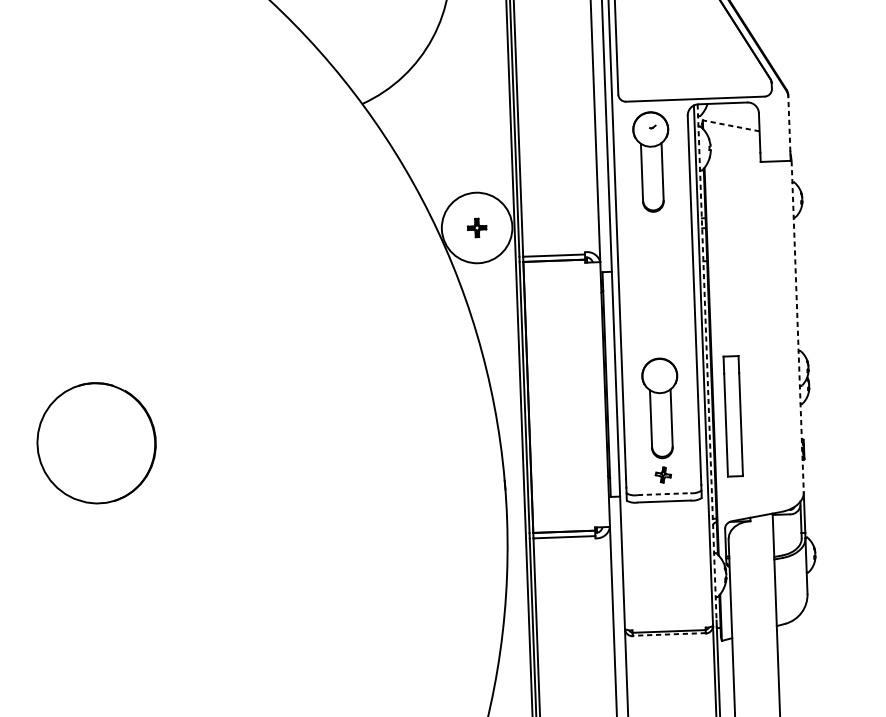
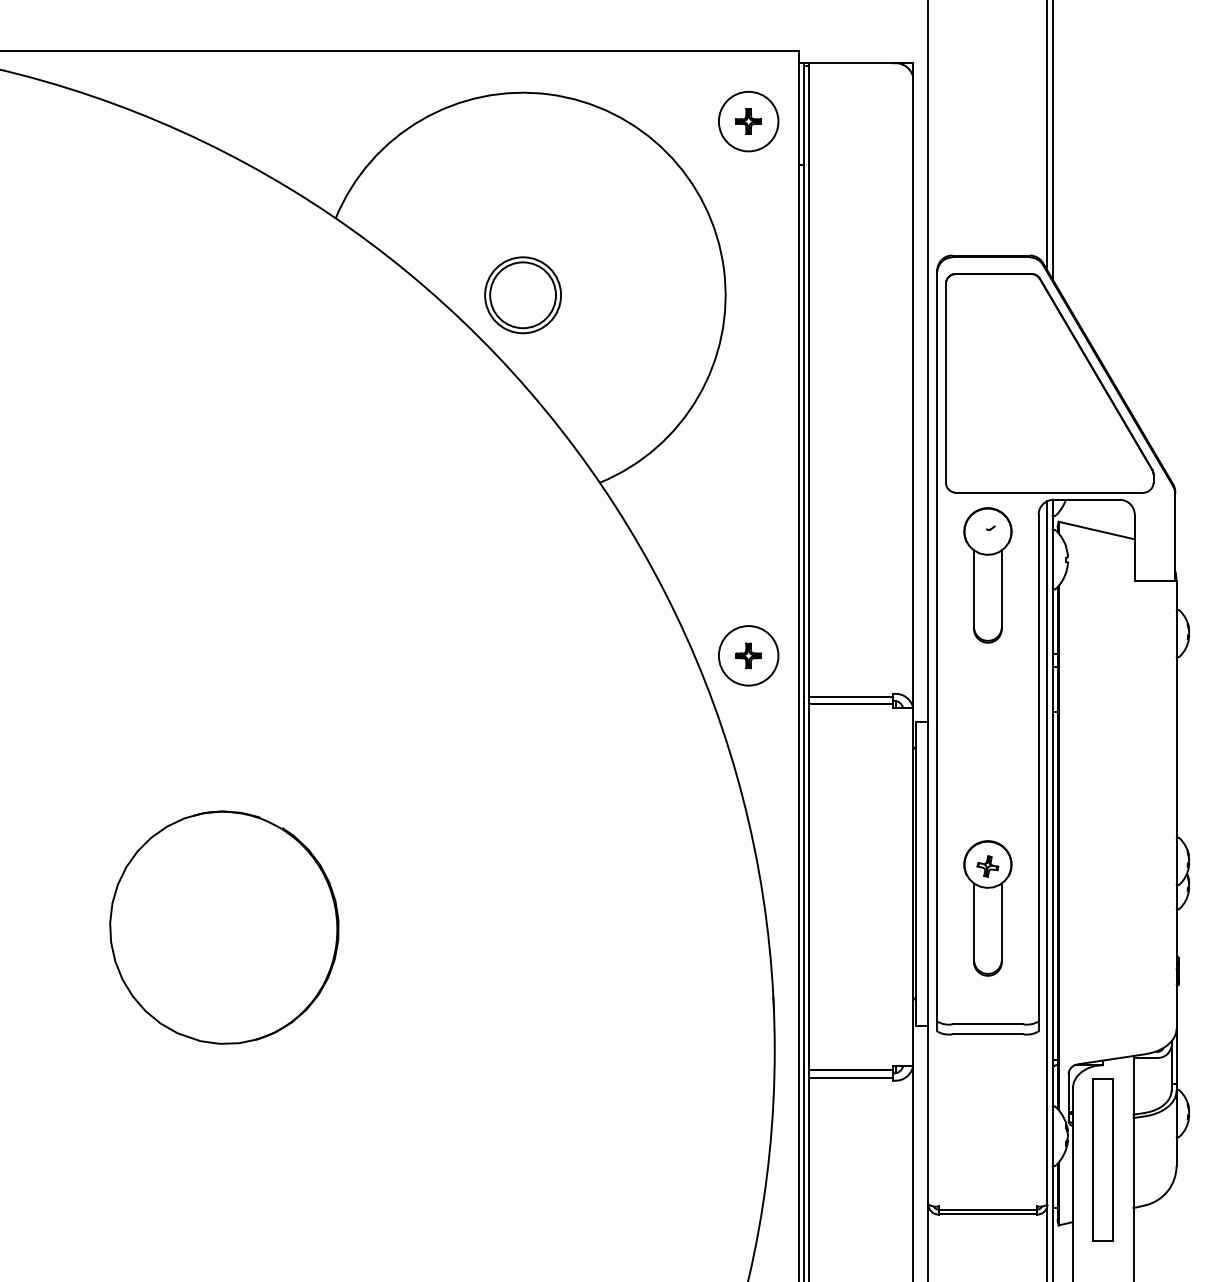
line: (789, 123) -> (1175, 530), dashed -> solid
line: (731, 125) -> (1096, 530), dashed -> solid
circle: (476, 227) -> (748, 655), size x0.62
line: (797, 326) -> (1176, 804), dashed -> solid
line: (707, 362) -> (1052, 848), dashed -> solid
part: (732, 416) -> (1102, 1159), moved
part: (96, 443) -> (224, 927), size x1.43
part: (663, 475) -> (987, 866), moved
line: (664, 494) -> (988, 1024), dashed -> solid
line: (668, 634) -> (987, 1214), dashed -> solid

